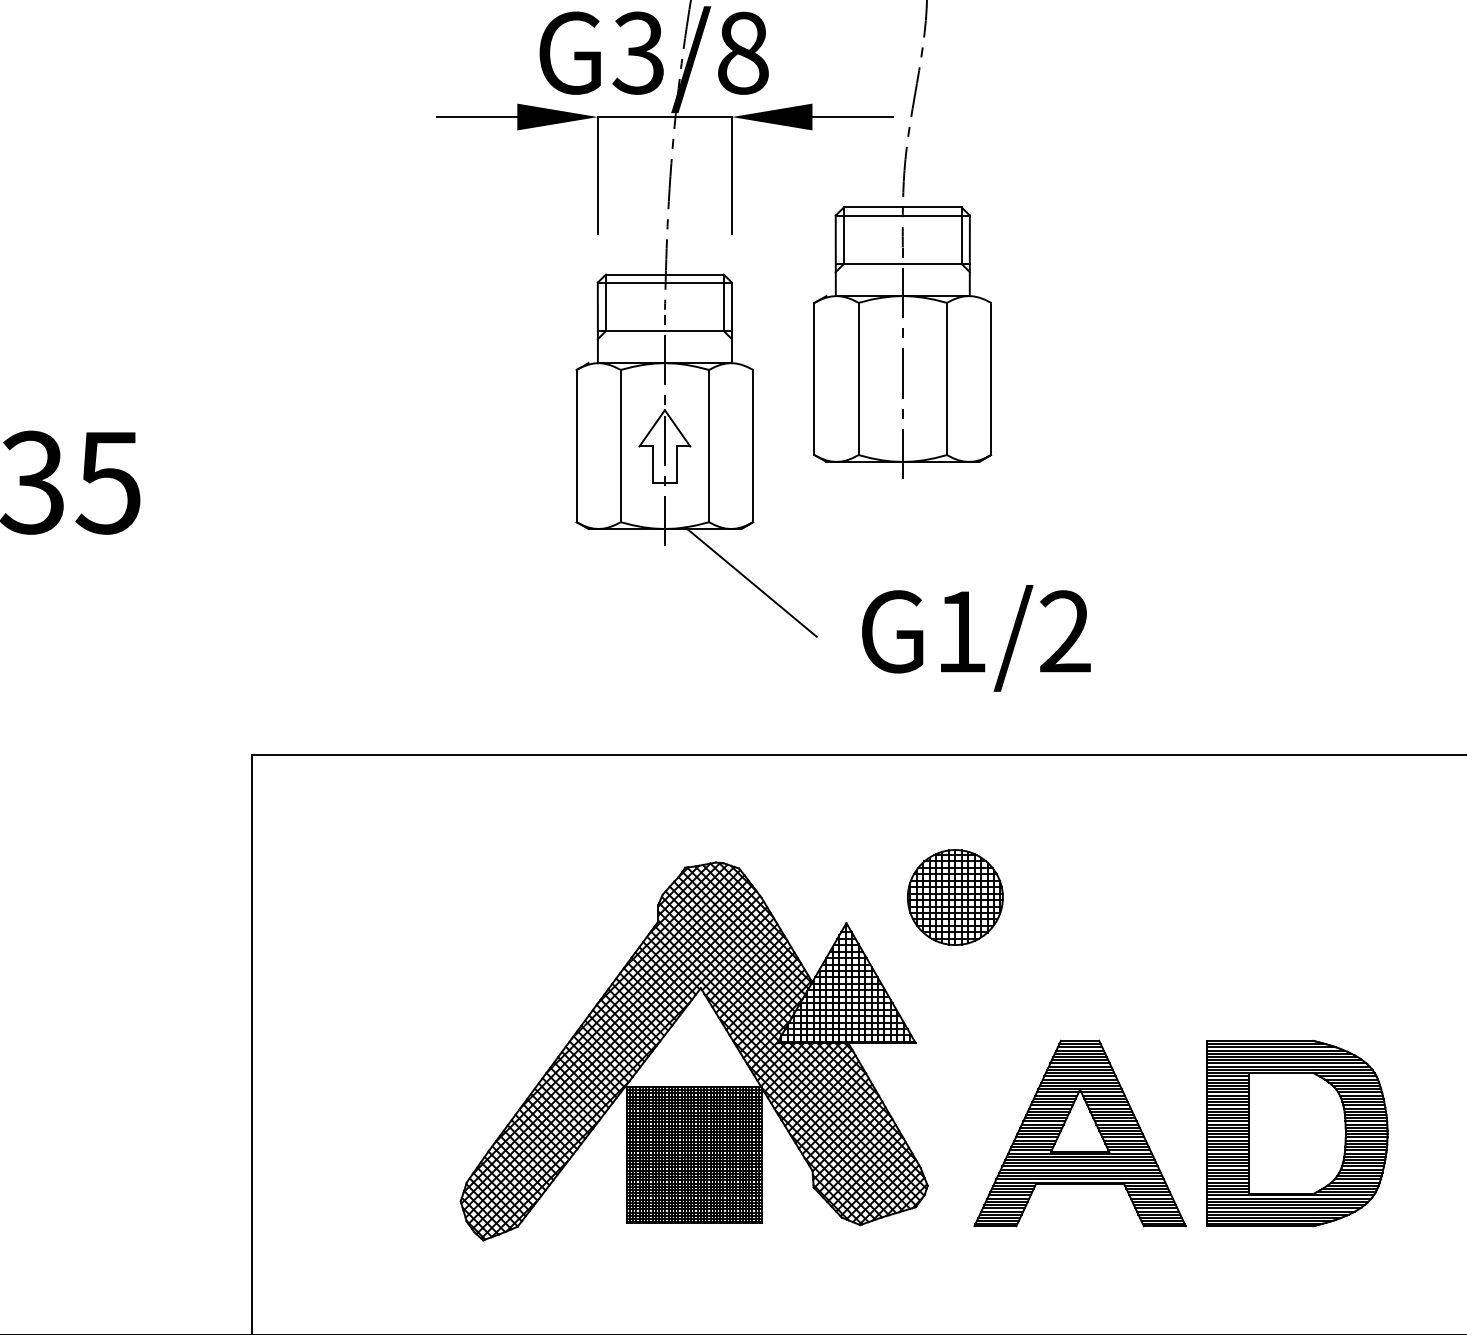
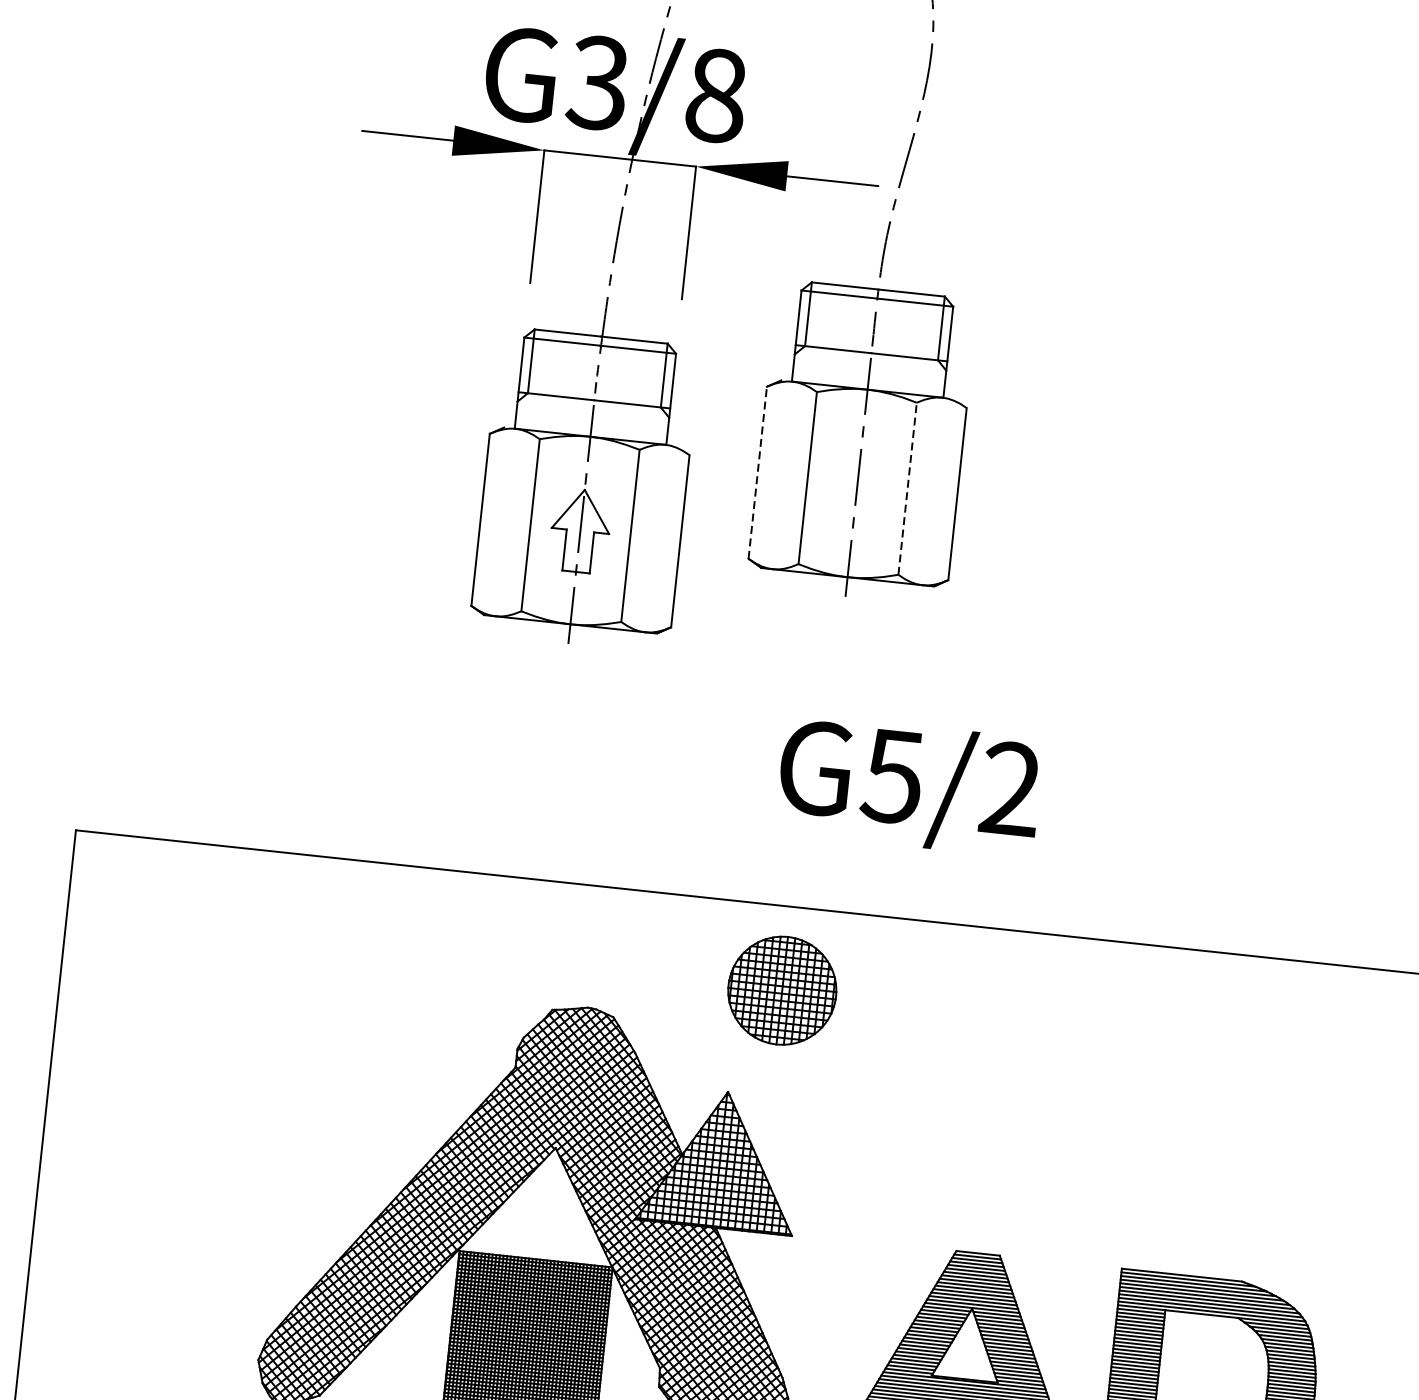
line: (814, 378) -> (757, 472), solid -> dashed
line: (947, 378) -> (908, 488), solid -> dashed
line: (750, 581) -> (660, 694), removed
text: (960, 632) -> (892, 777), G1/2 -> G5/2
part: (955, 897) -> (782, 990), moved

